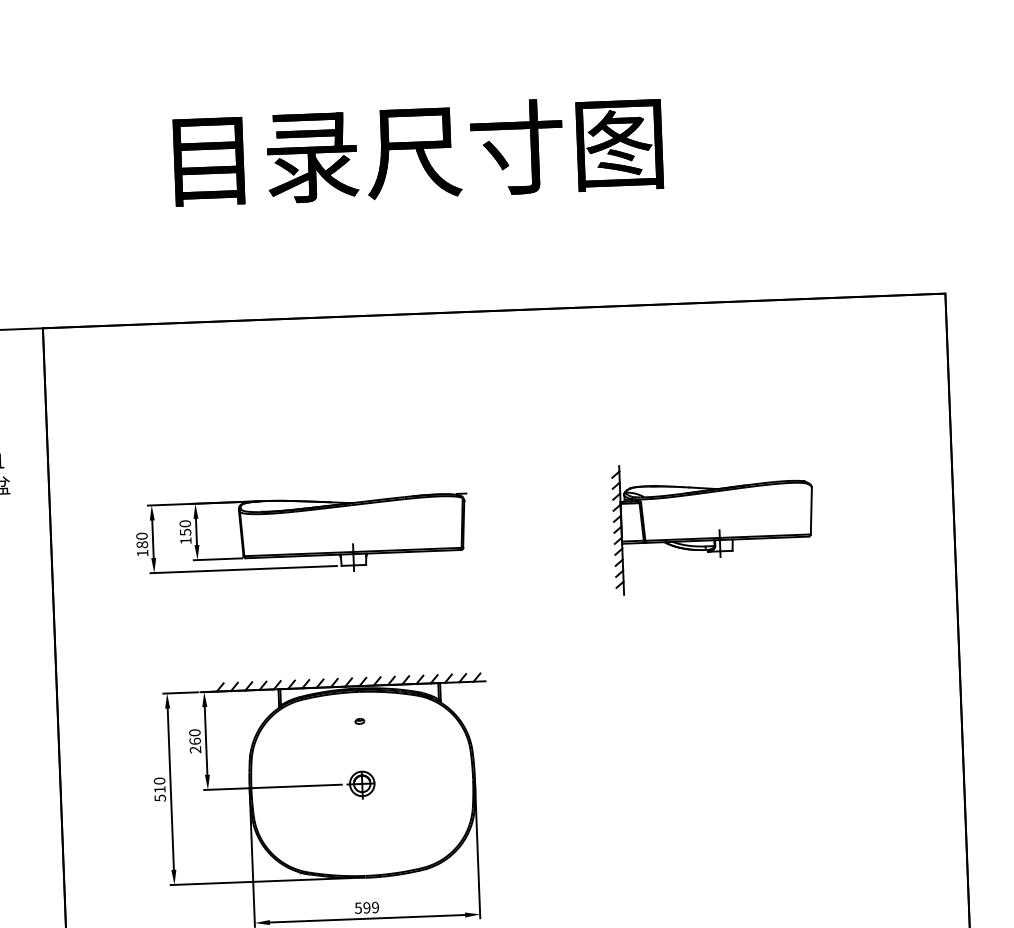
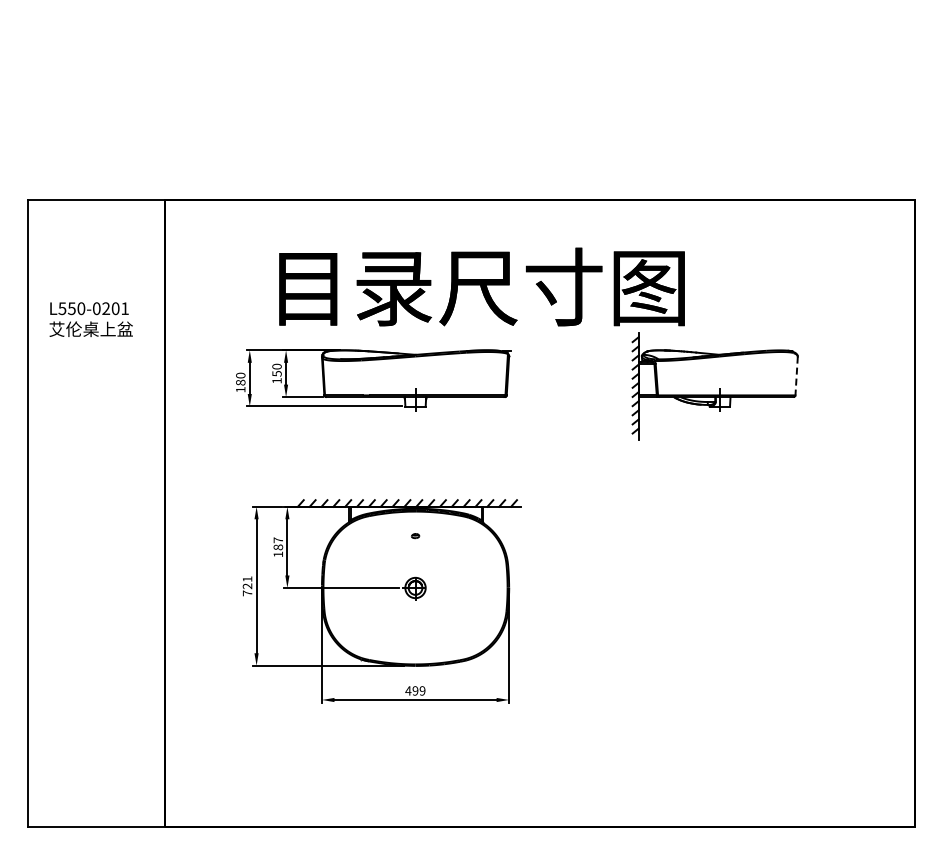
text: (417, 150) -> (481, 286), moved
line: (811, 511) -> (796, 376), solid -> dashed
text: (195, 741) -> (278, 547), 260 -> 187
text: (159, 789) -> (247, 586), 510 -> 721
text: (358, 907) -> (408, 690), 599 -> 499

